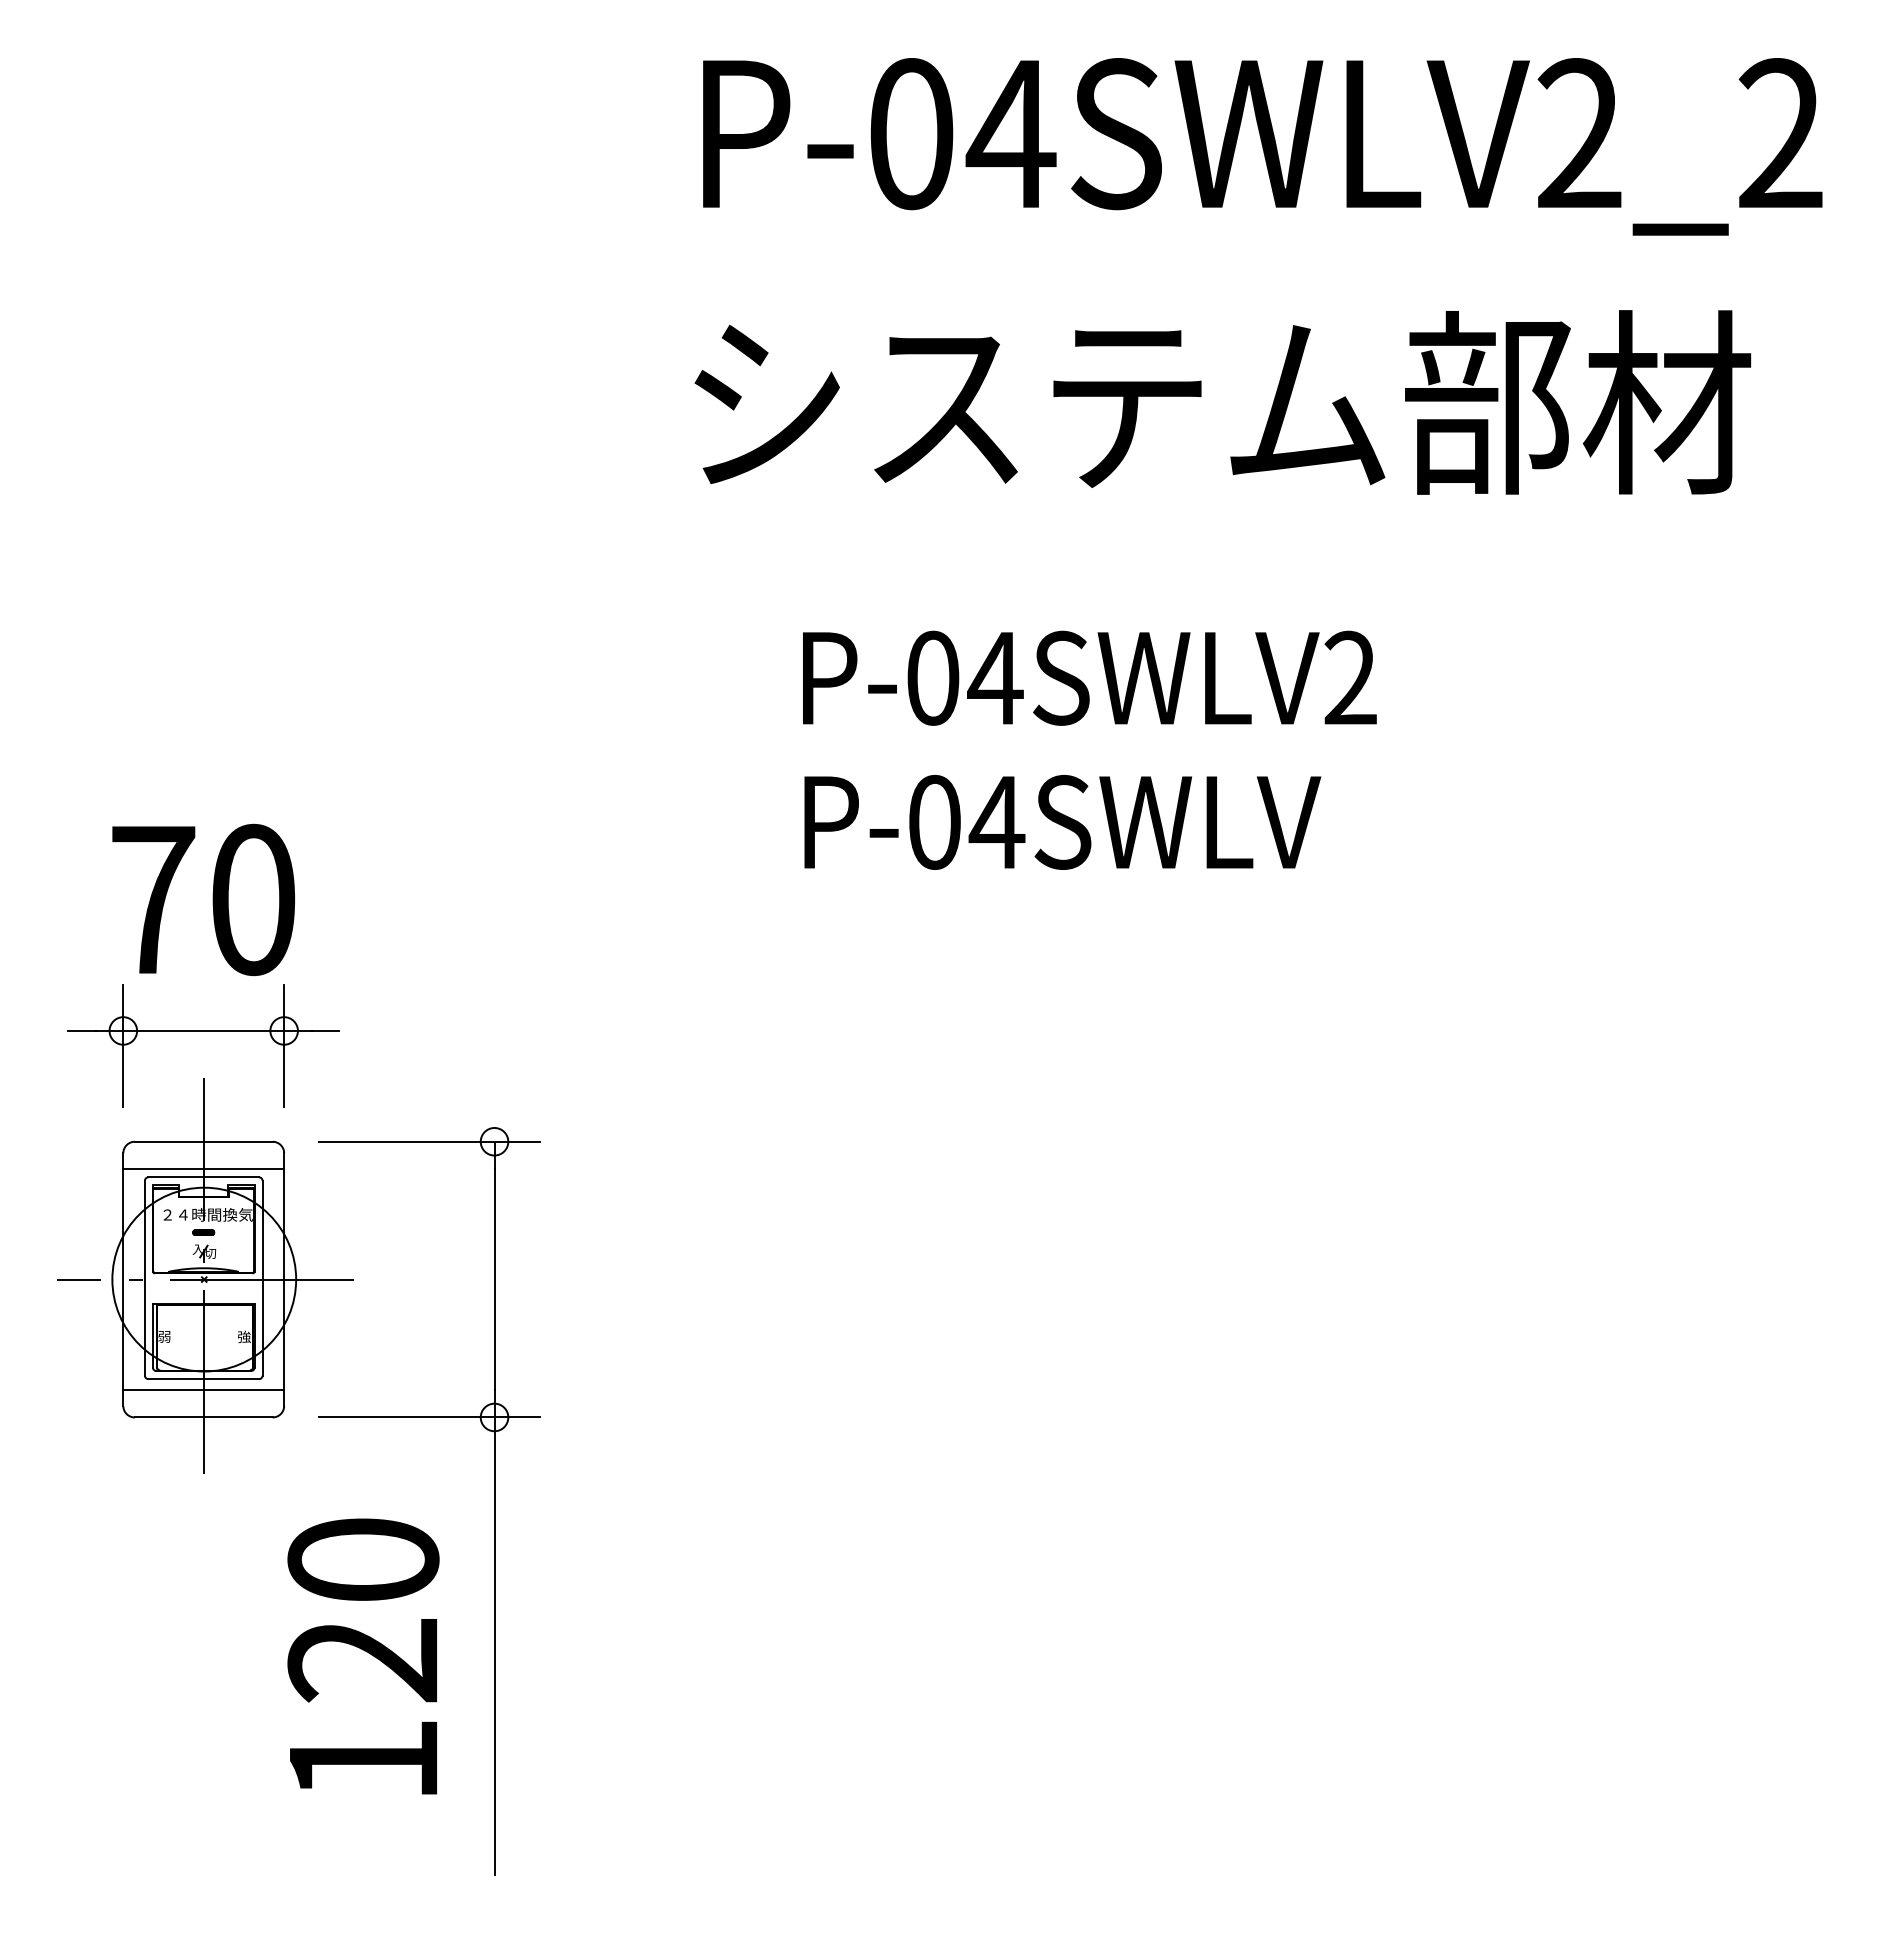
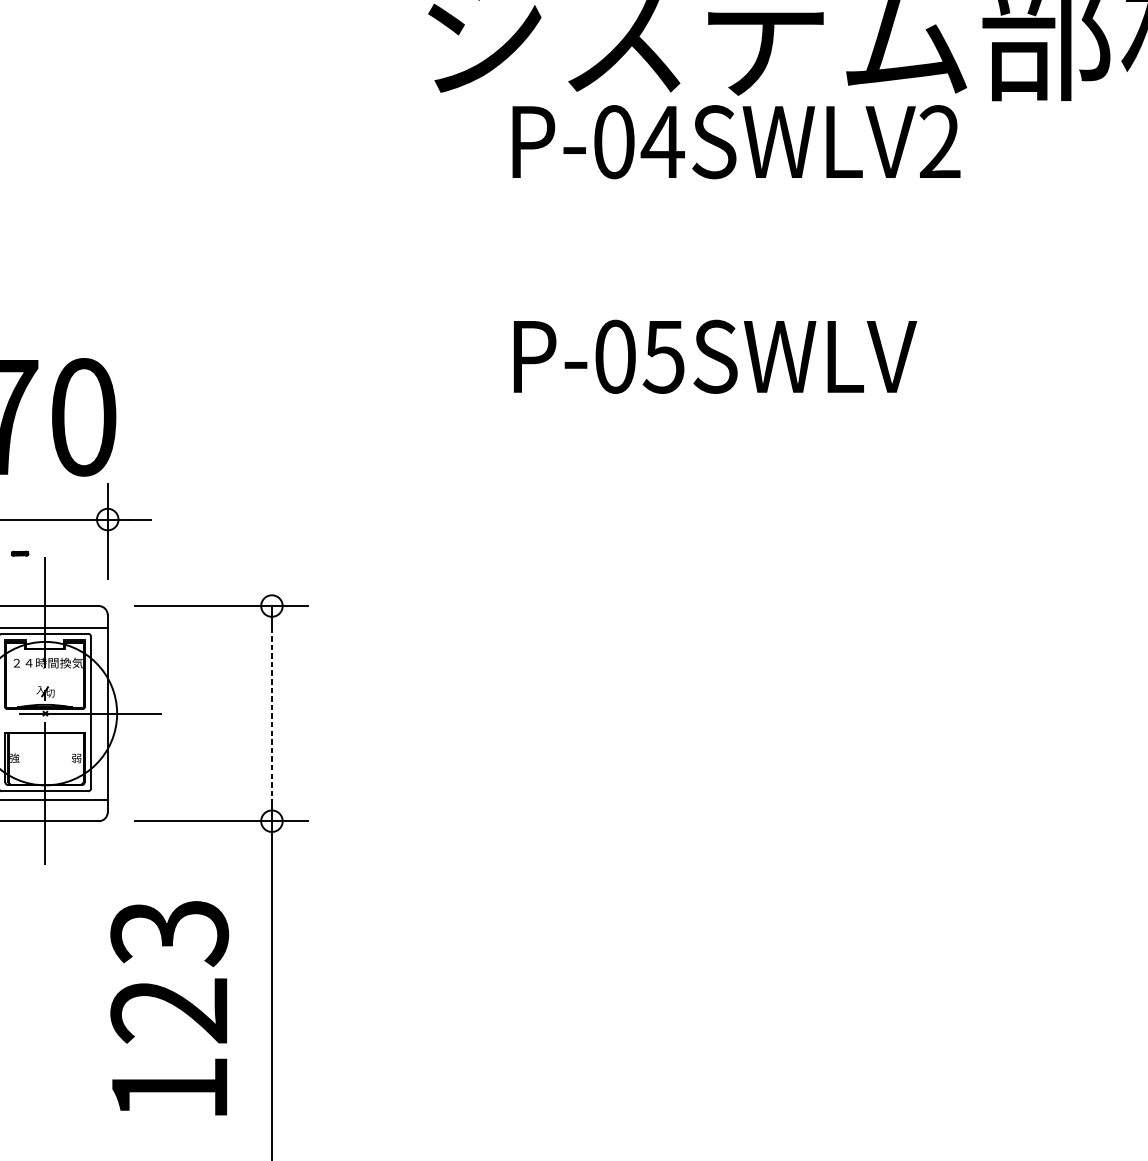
text: (1089, 677) -> (736, 141), moved
text: (996, 822) -> (663, 356), P-04SWLV -> P-05SWLV
part: (203, 1232) -> (19, 553), moved
line: (494, 1280) -> (271, 714), solid -> dashed
text: (164, 1336) -> (14, 758), 弱 -> 強
text: (244, 1336) -> (76, 758), 強 -> 弱
text: (363, 1561) -> (169, 933), 120 -> 123

